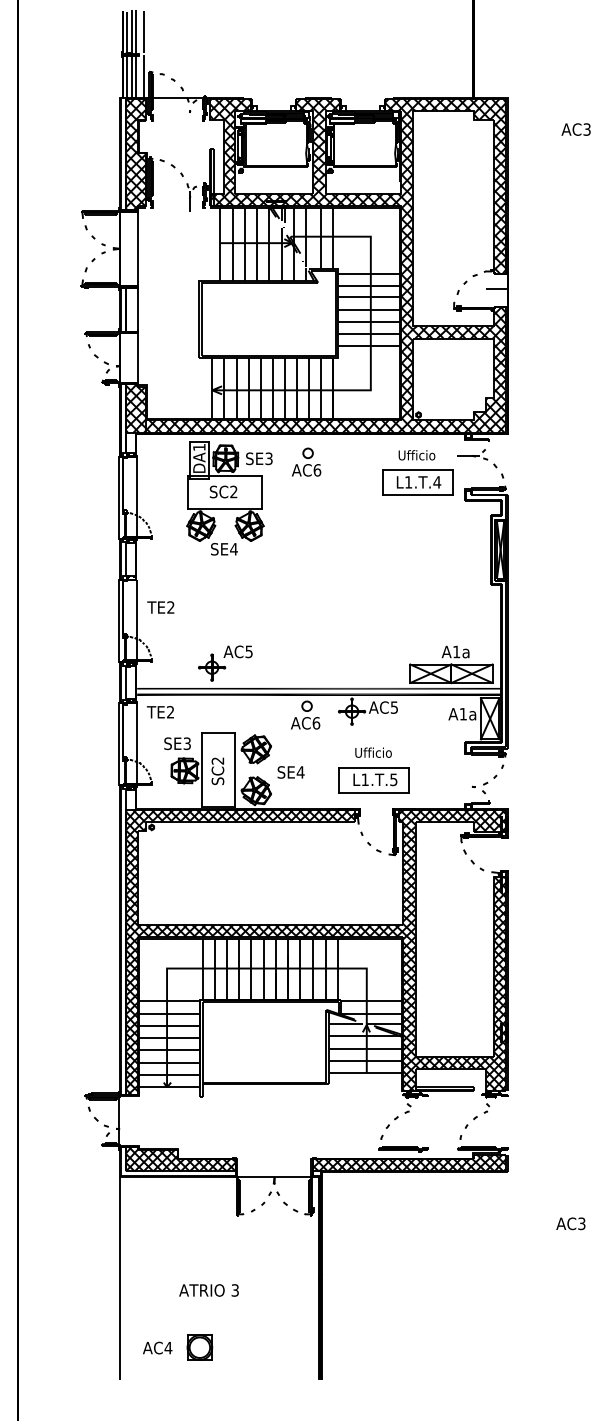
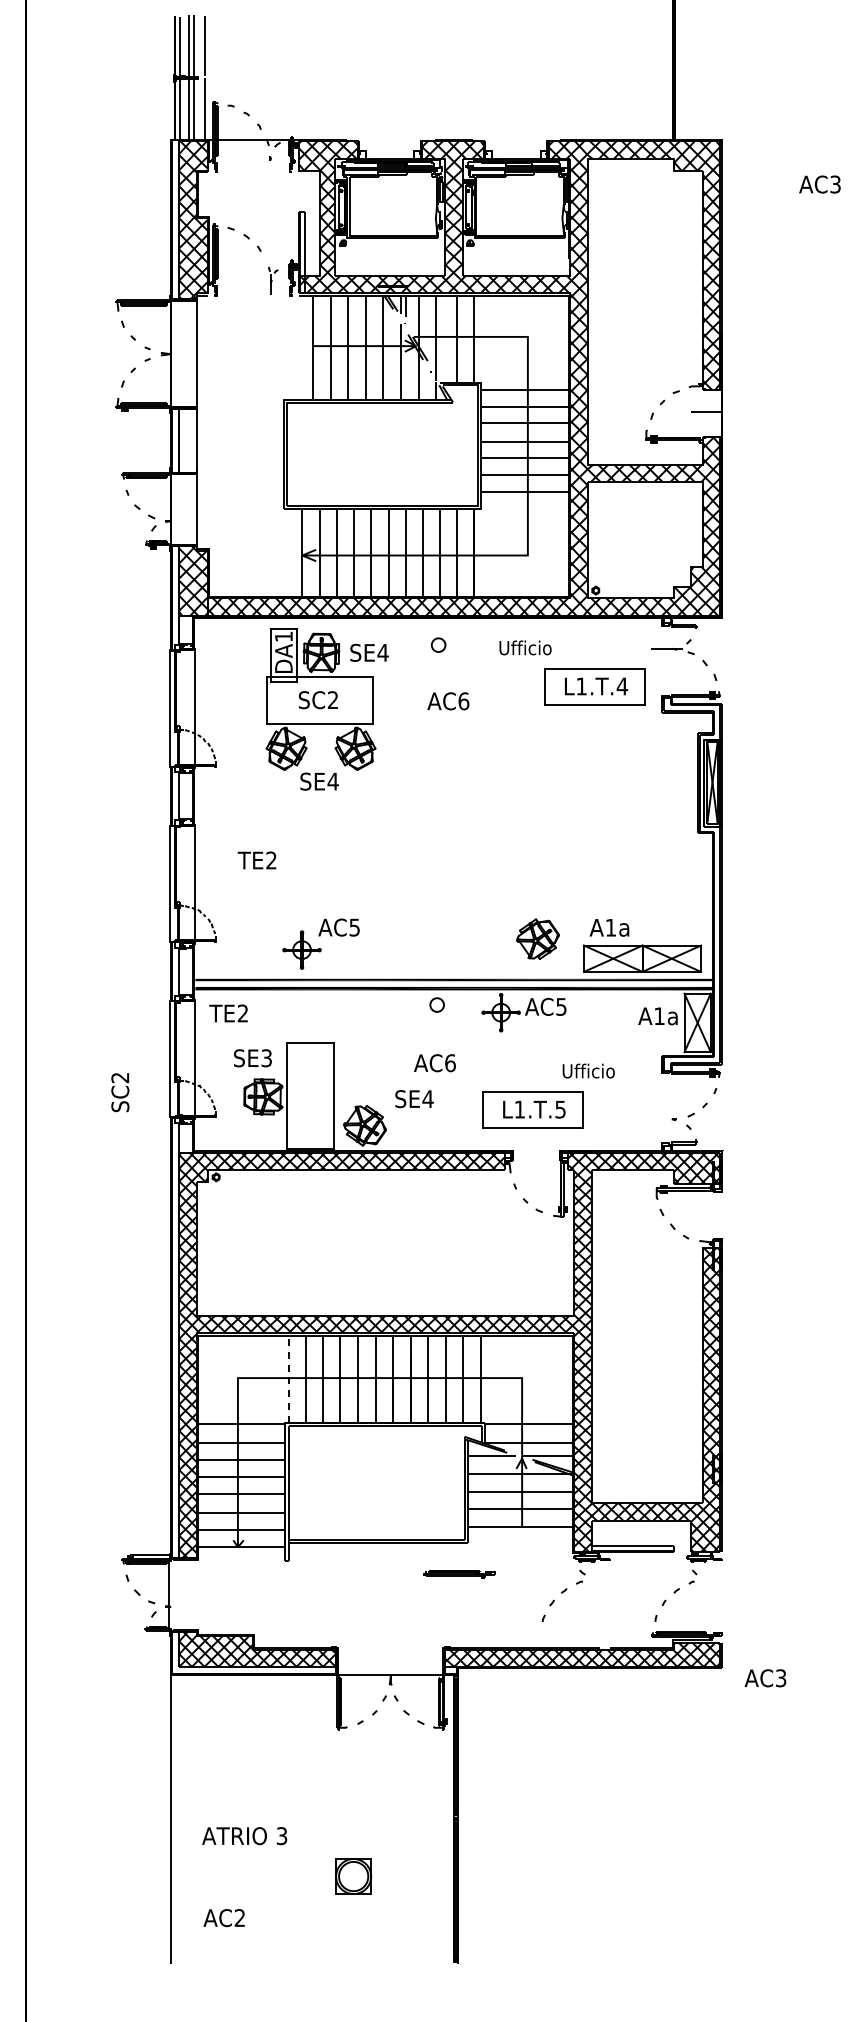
part: (192, 197) -> (273, 280), size x0.7
text: (416, 454) -> (525, 647), moved
text: (268, 458) -> (382, 652), SE3 -> SE4
text: (306, 470) -> (448, 701), moved
text: (160, 607) -> (256, 860), moved
text: (455, 651) -> (609, 927), moved
text: (305, 723) -> (434, 1063), moved
part: (255, 748) -> (537, 938), moved
text: (373, 752) -> (588, 1070), moved
text: (218, 771) -> (120, 1092), moved
line: (202, 969) -> (288, 1379), solid -> dashed
part: (403, 1149) -> (459, 1574), moved
text: (570, 1223) -> (765, 1678), moved
text: (208, 1290) -> (244, 1836), moved
text: (168, 1347) -> (239, 1917), AC4 -> AC2
part: (199, 1347) -> (353, 1876), moved

